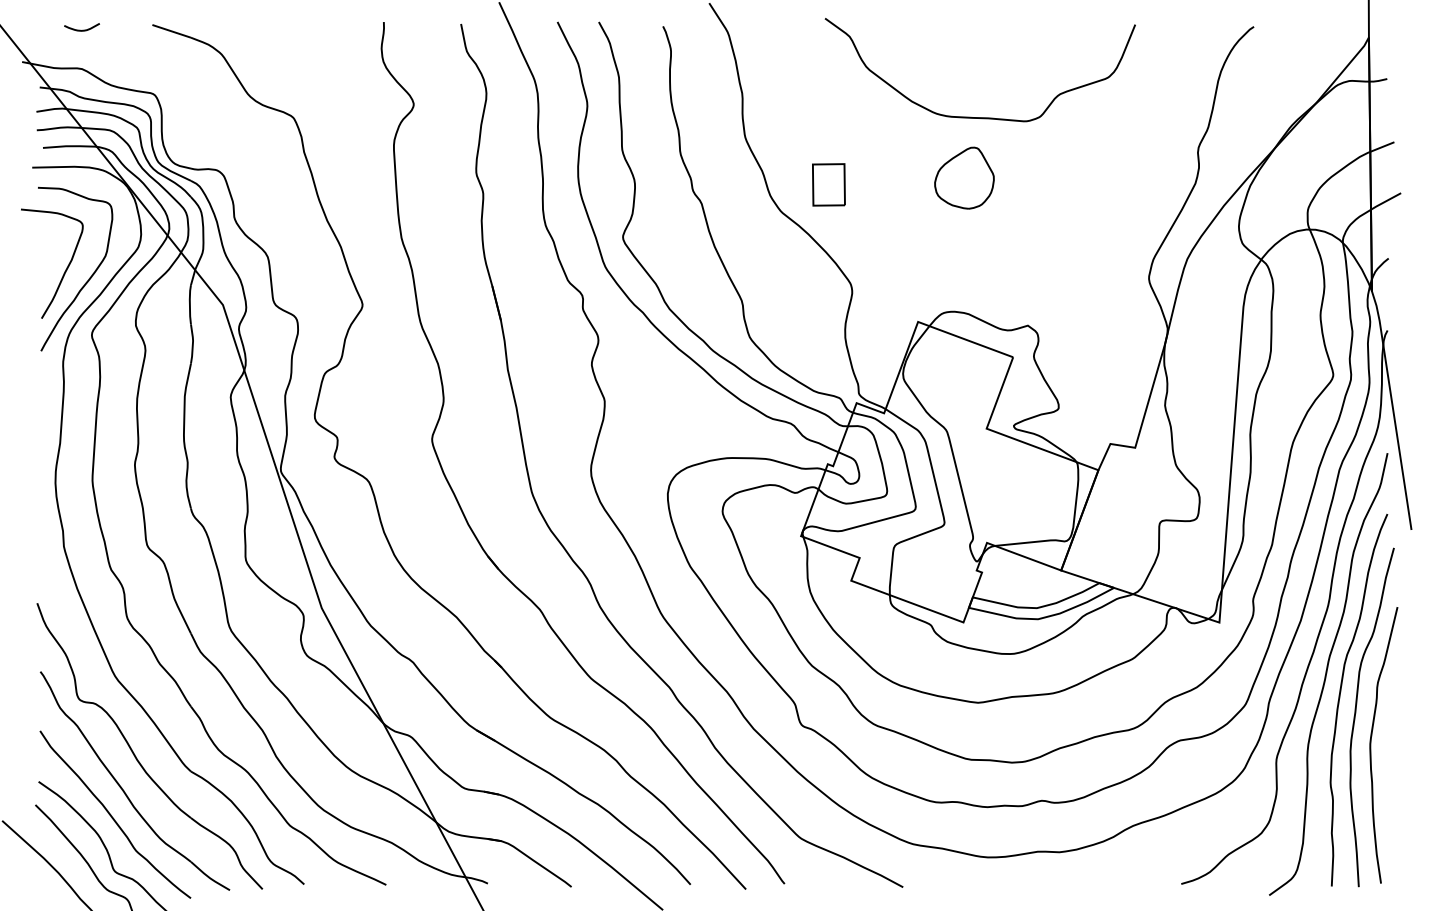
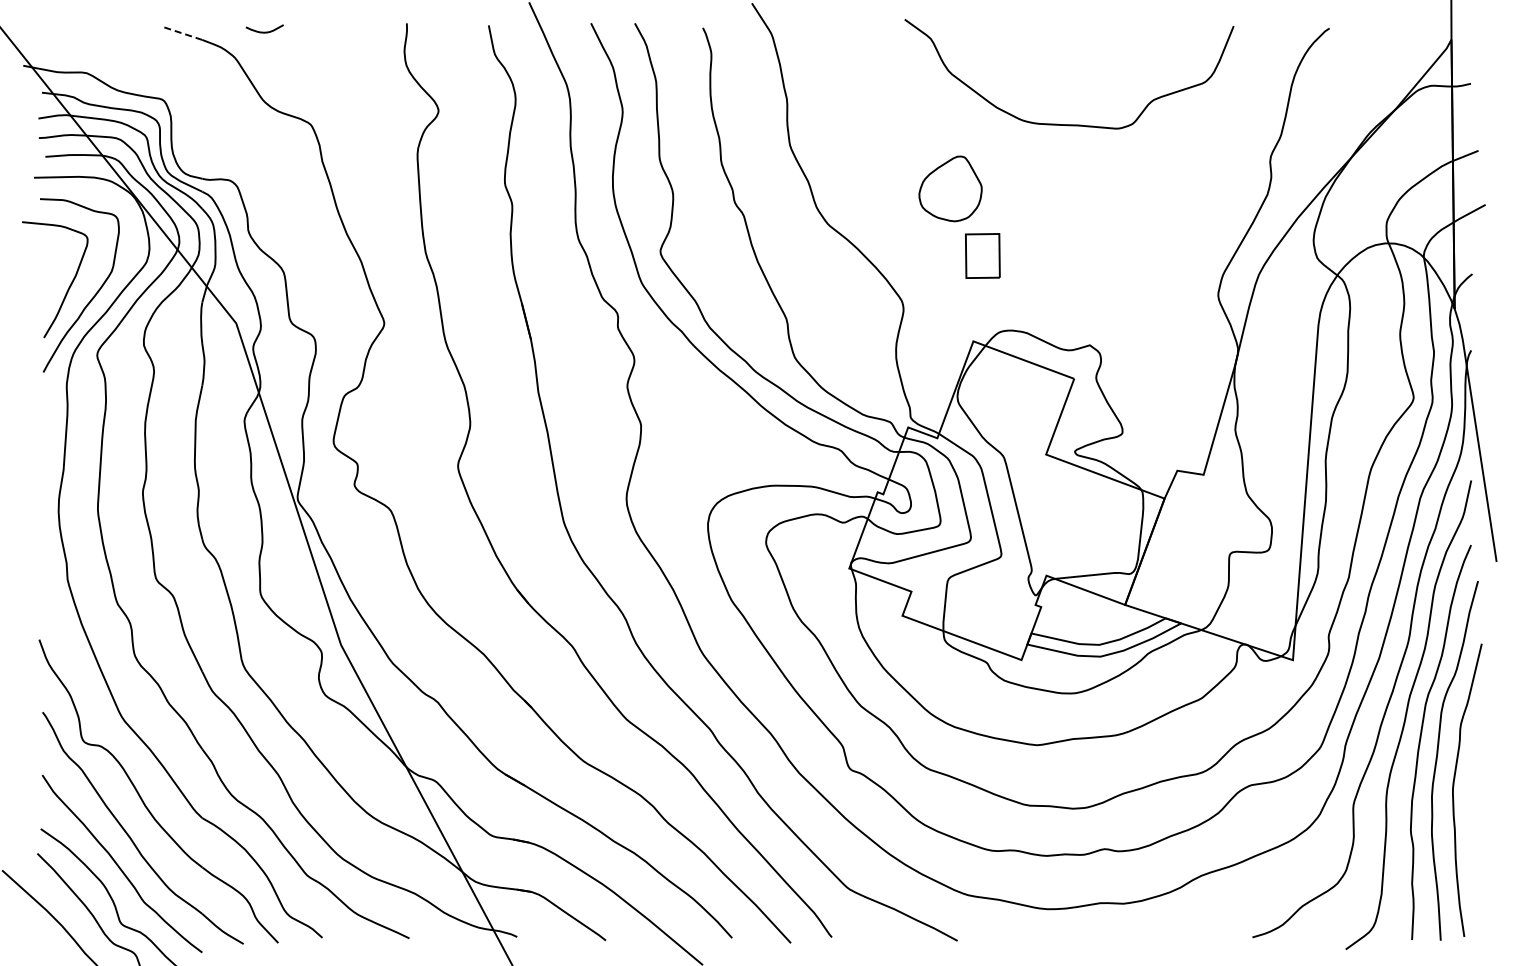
curve: (81, 29) -> (264, 31), moved
line: (171, 31) -> (181, 33), solid -> dashed
curve: (980, 117) -> (1069, 124), moved
part: (964, 177) -> (950, 188), moved
part: (828, 184) -> (982, 255), moved

